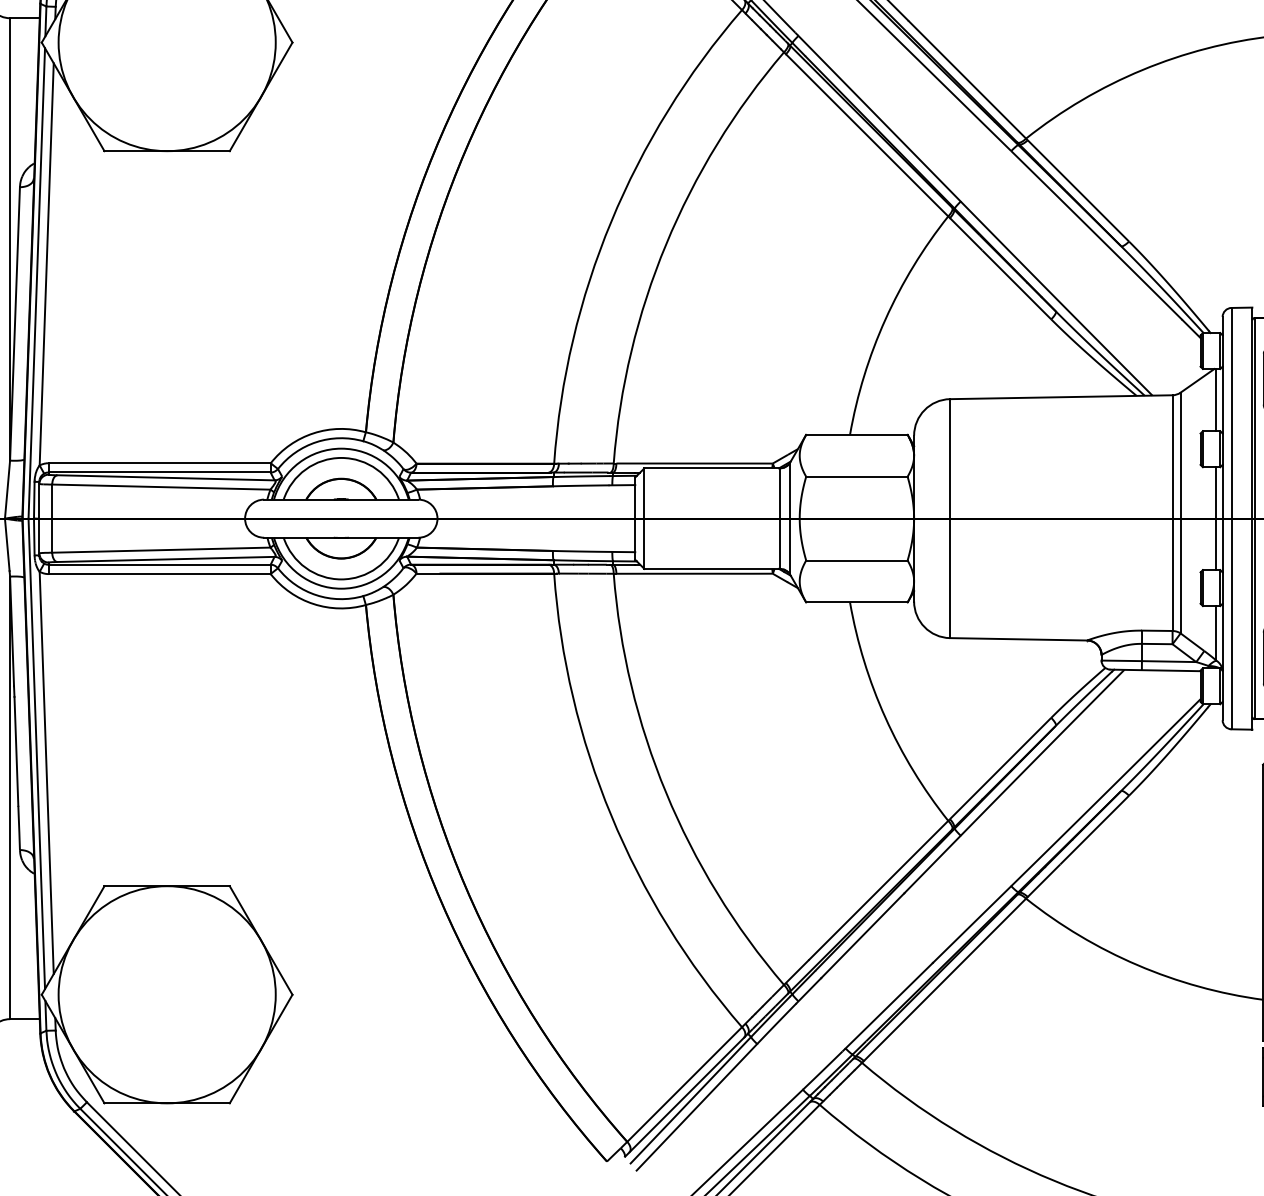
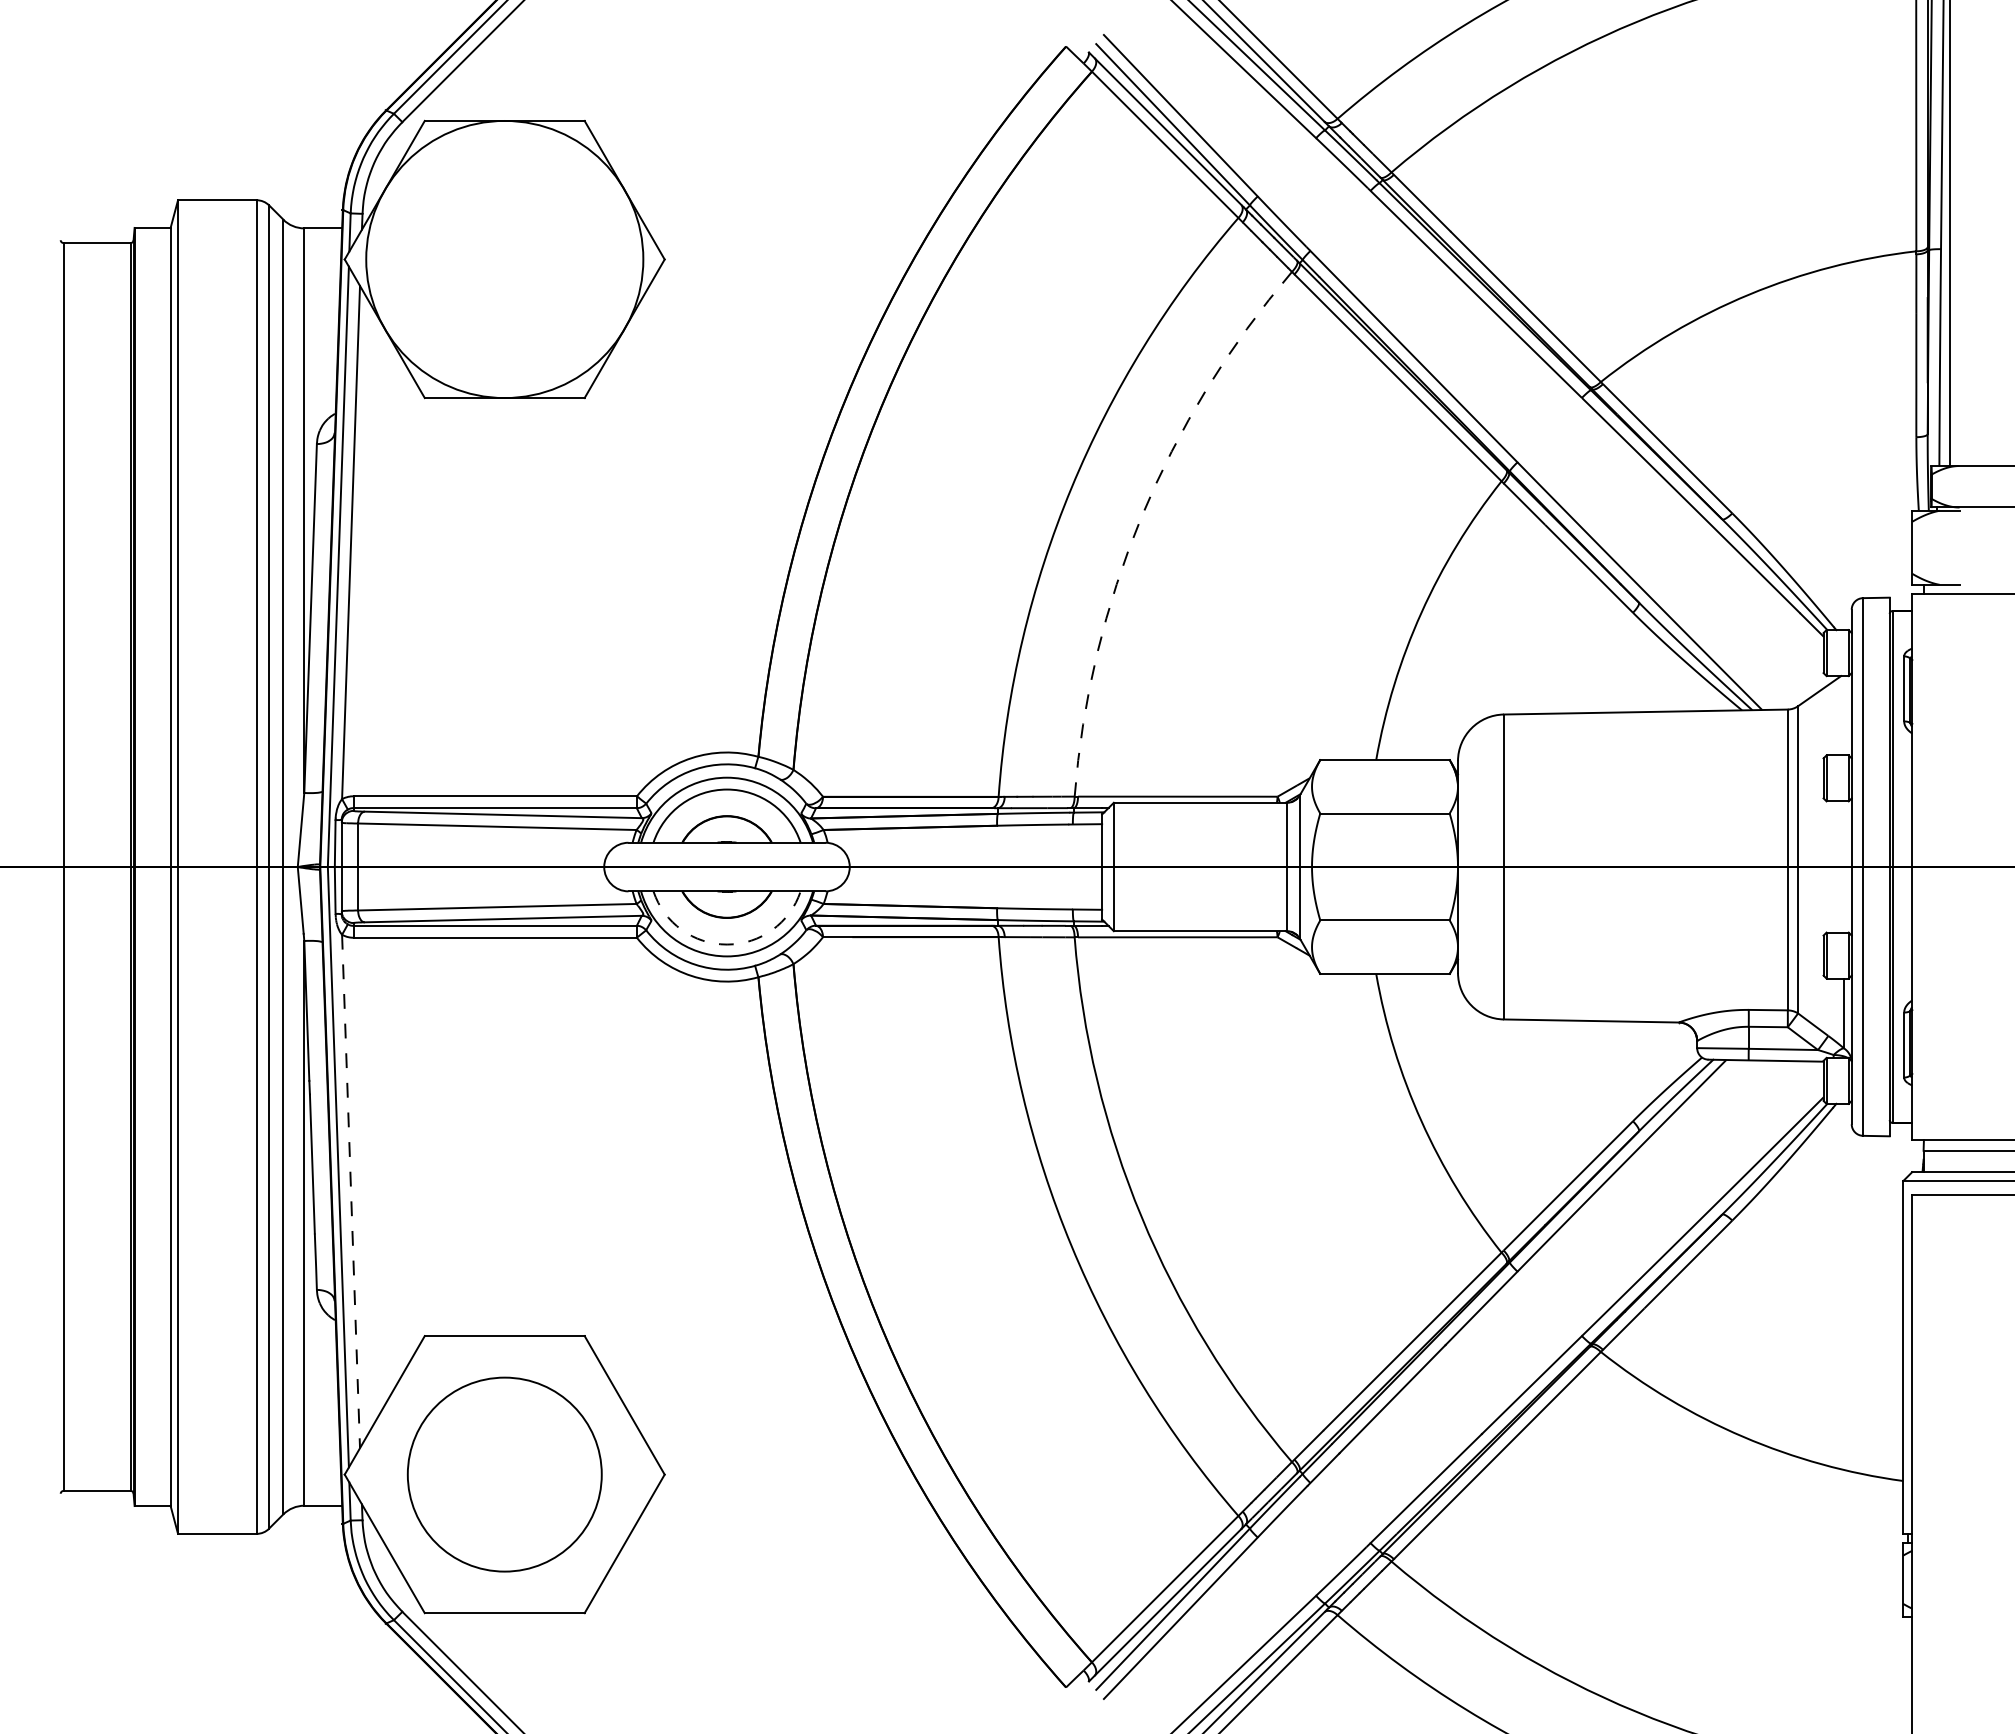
arc: (666, 243) -> (1141, 516), solid -> dashed
line: (1216, 399) -> (1843, 715), removed
line: (1216, 518) -> (1843, 866), removed
arc: (341, 579) -> (727, 944), solid -> dashed
line: (47, 772) -> (351, 1191), solid -> dashed
circle: (166, 994) -> (504, 1474), size x0.7

